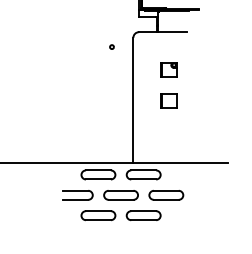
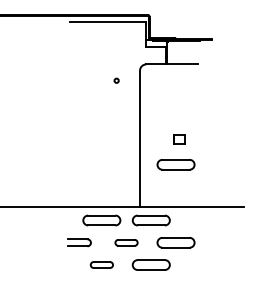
part: (169, 69) -> (179, 105), removed
part: (169, 100) -> (179, 139), size x0.6
part: (165, 123) -> (175, 164), added
part: (78, 195) -> (79, 242), size x0.7
part: (121, 195) -> (126, 242), size x0.6
part: (98, 215) -> (101, 264), size x0.6

